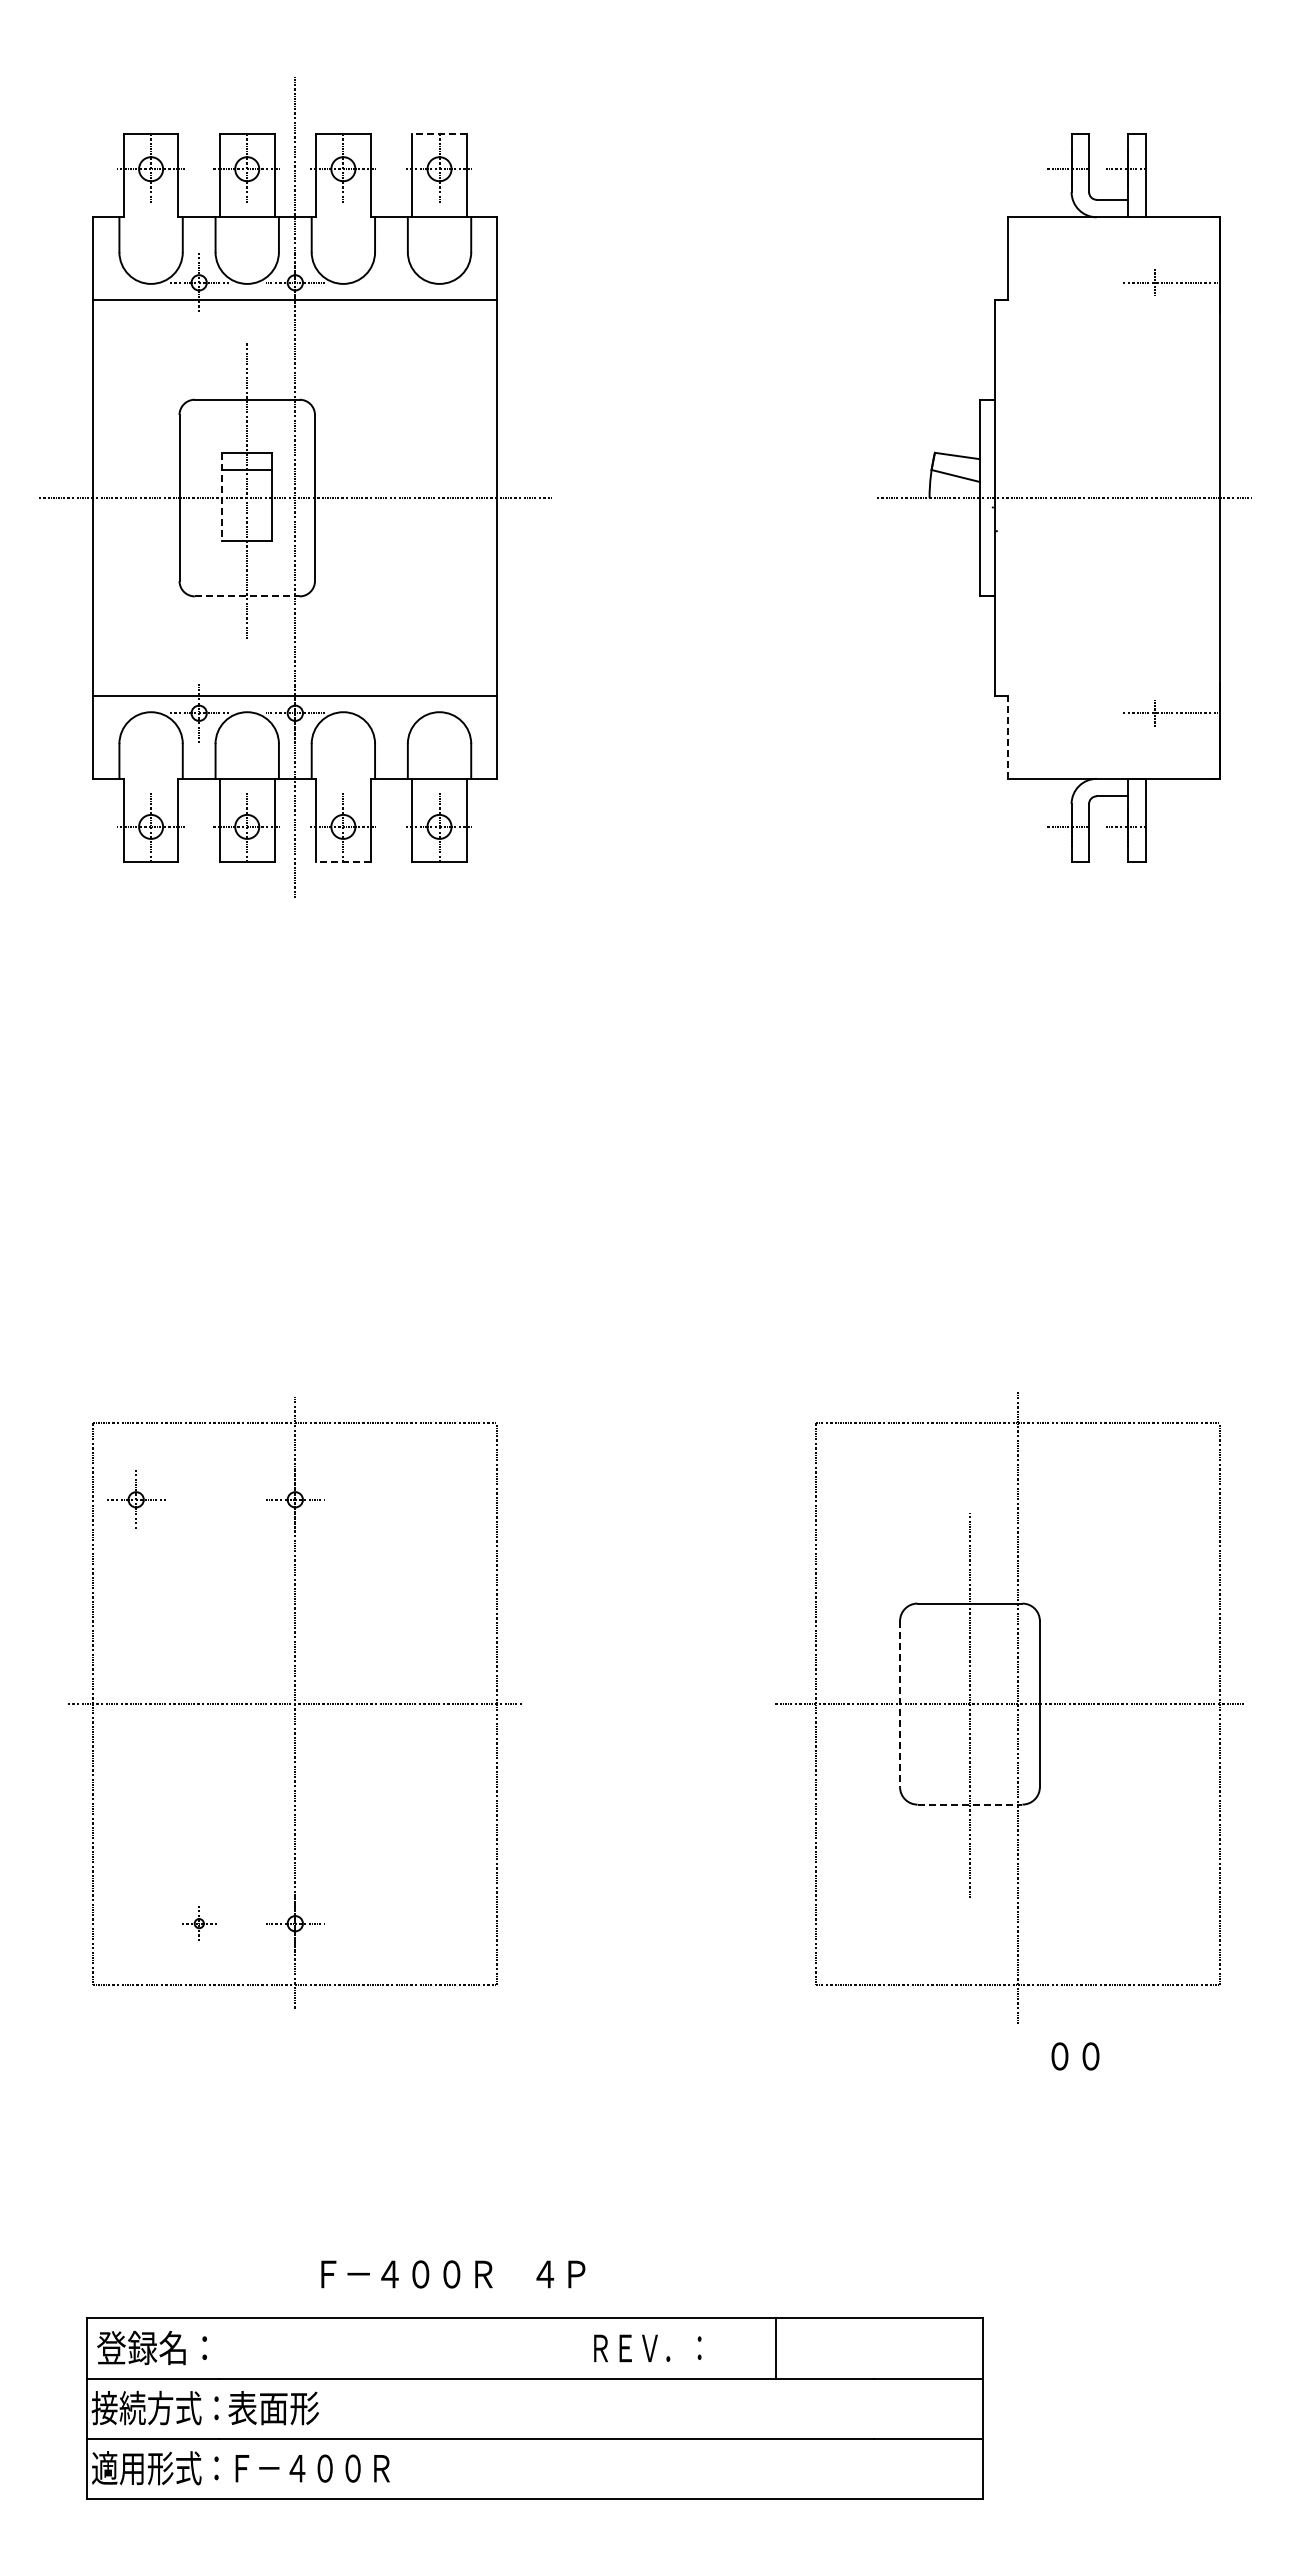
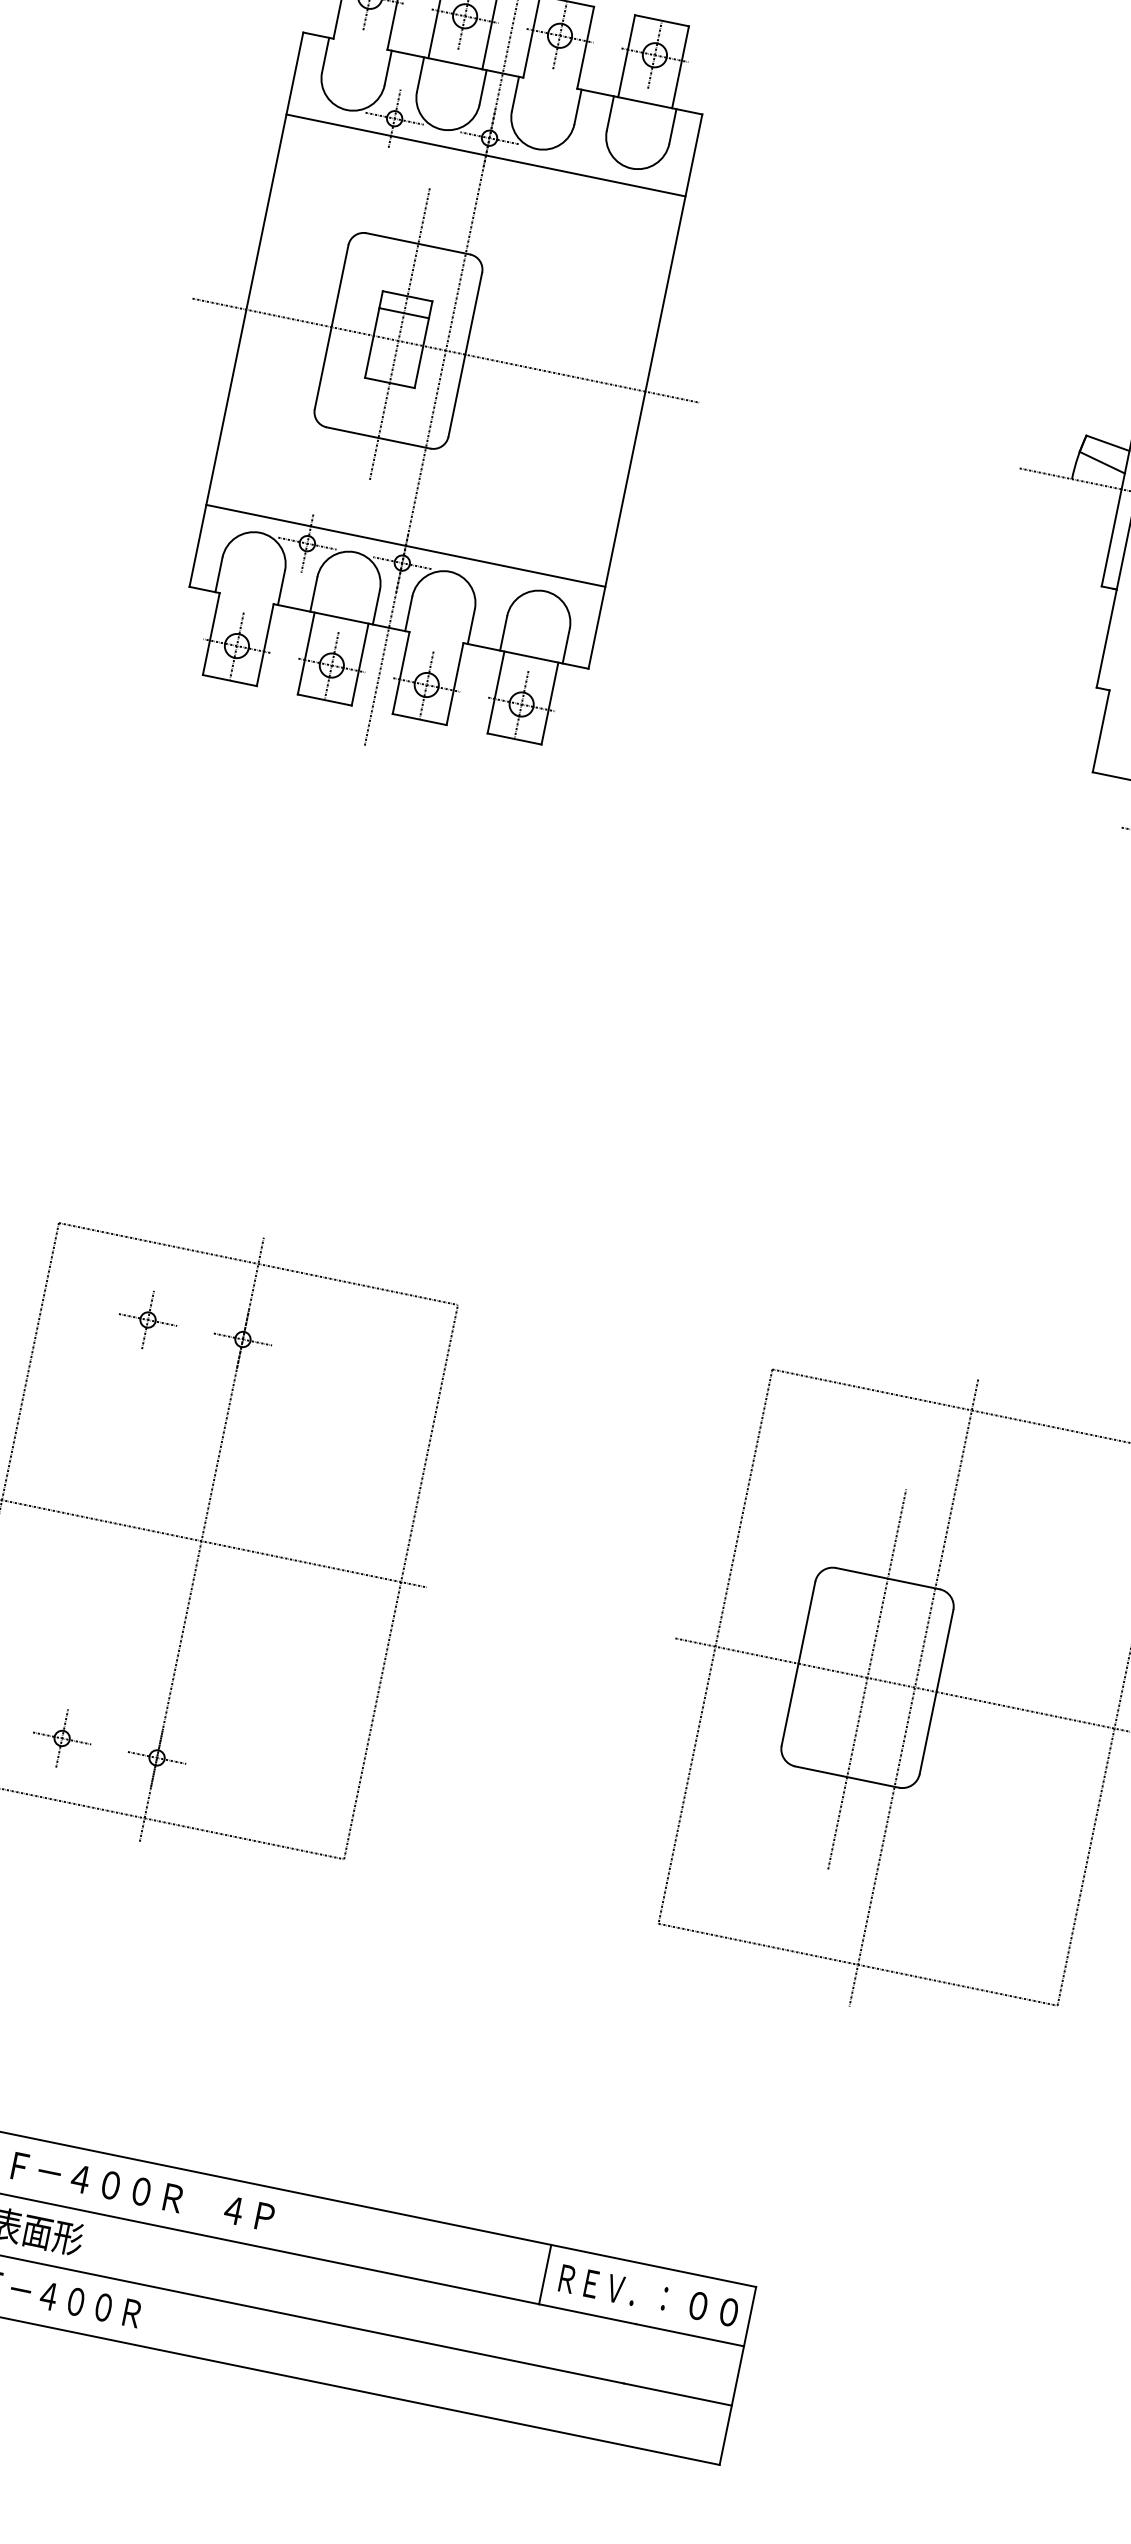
line: (439, 134) -> (661, 20), dashed -> solid
line: (222, 496) -> (374, 334), dashed -> solid
line: (247, 596) -> (378, 438), dashed -> solid
line: (1008, 737) -> (1101, 731), dashed -> solid
line: (342, 861) -> (418, 718), dashed -> solid
part: (136, 1499) -> (148, 1319), moved
line: (900, 1704) -> (798, 1664), dashed -> solid
line: (970, 1804) -> (847, 1777), dashed -> solid
part: (199, 1923) -> (62, 1738), size x1.67
text: (1075, 2056) -> (713, 2309), moved
text: (453, 2274) -> (143, 2192), moved
text: (647, 2348) -> (613, 2288), moved

